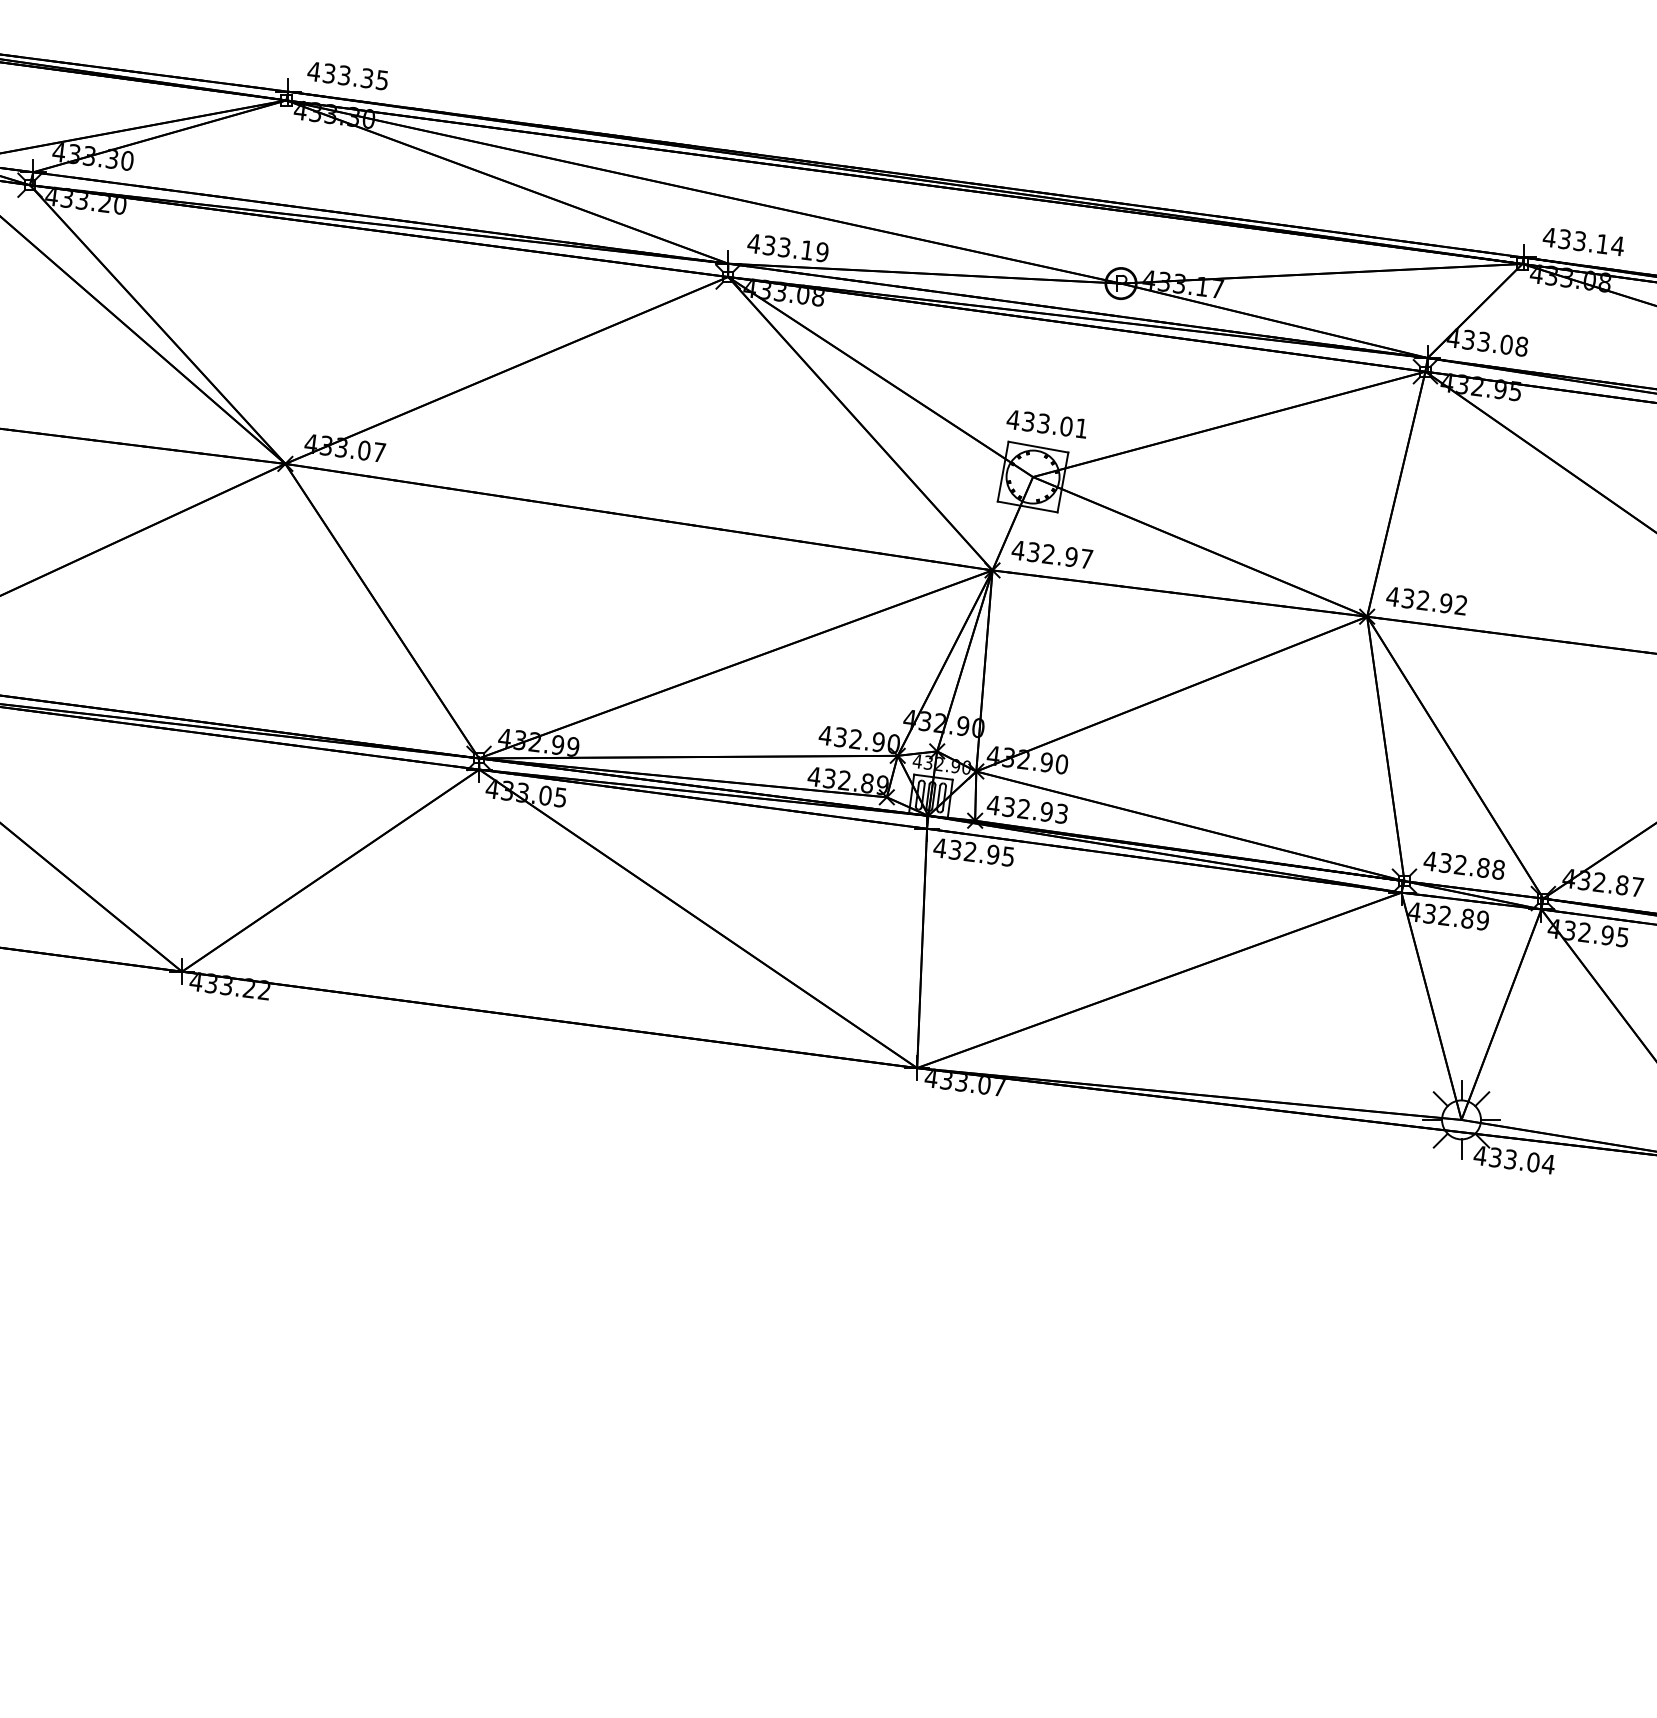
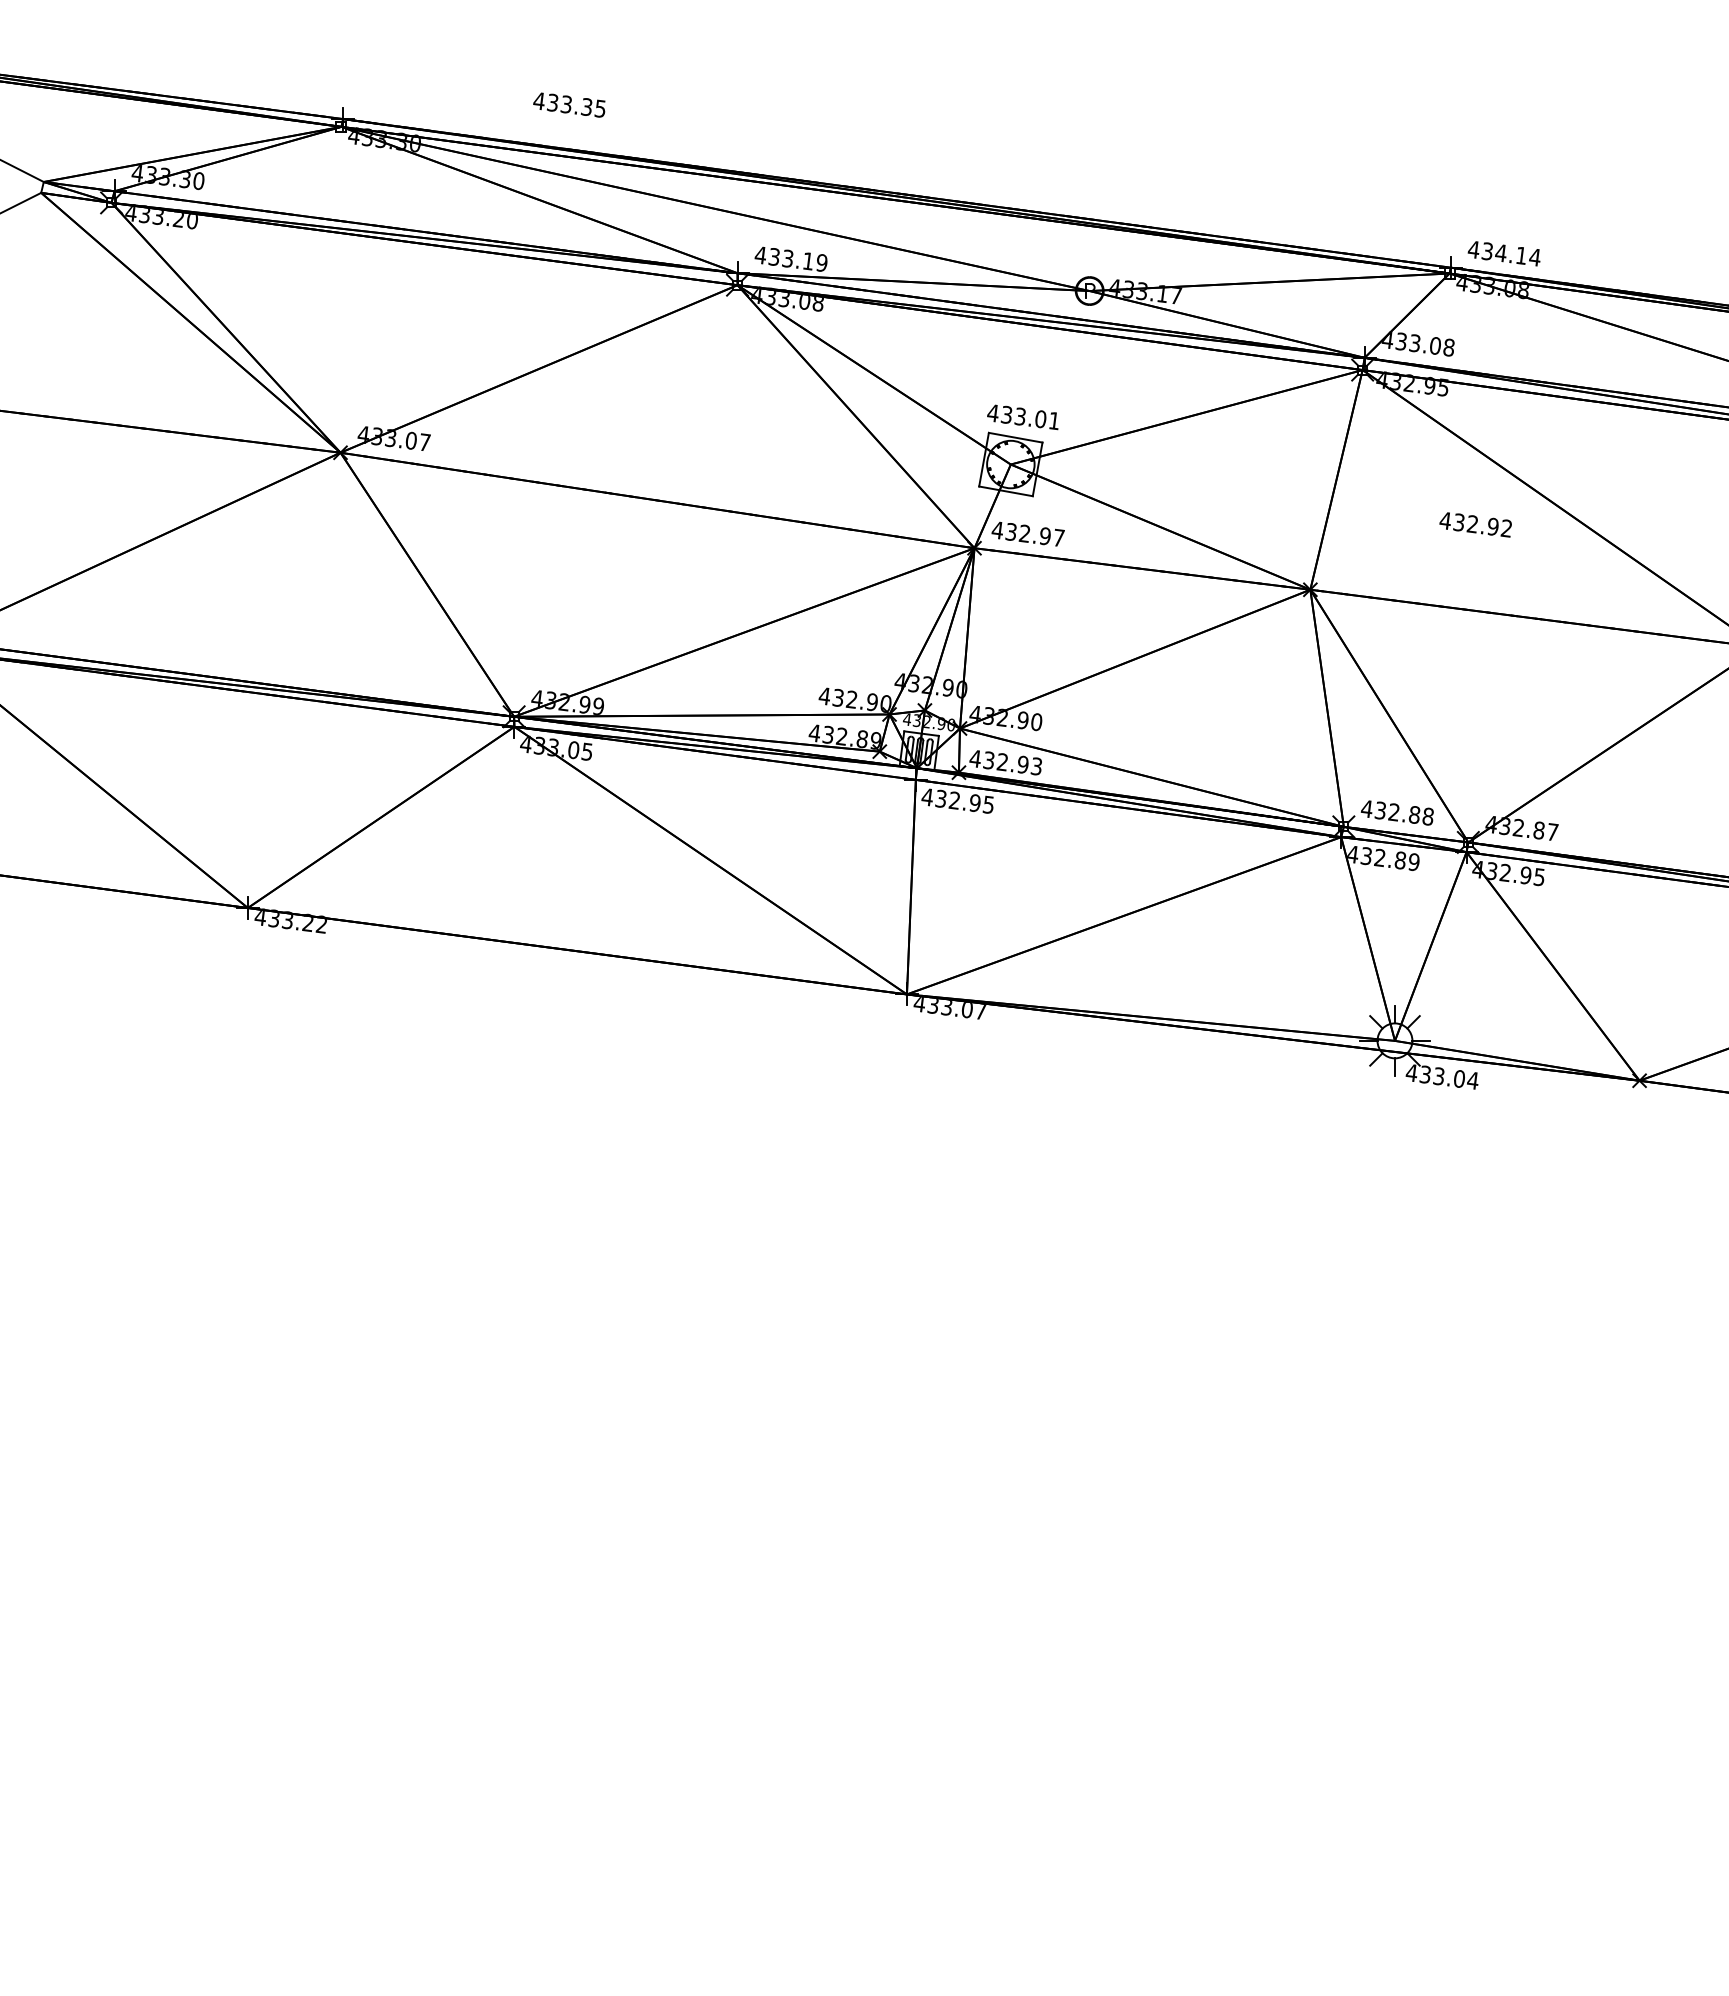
text: (347, 75) -> (569, 104), moved
text: (1579, 241) -> (1500, 253), 433.14 -> 434.14
text: (1426, 600) -> (1475, 524), moved

